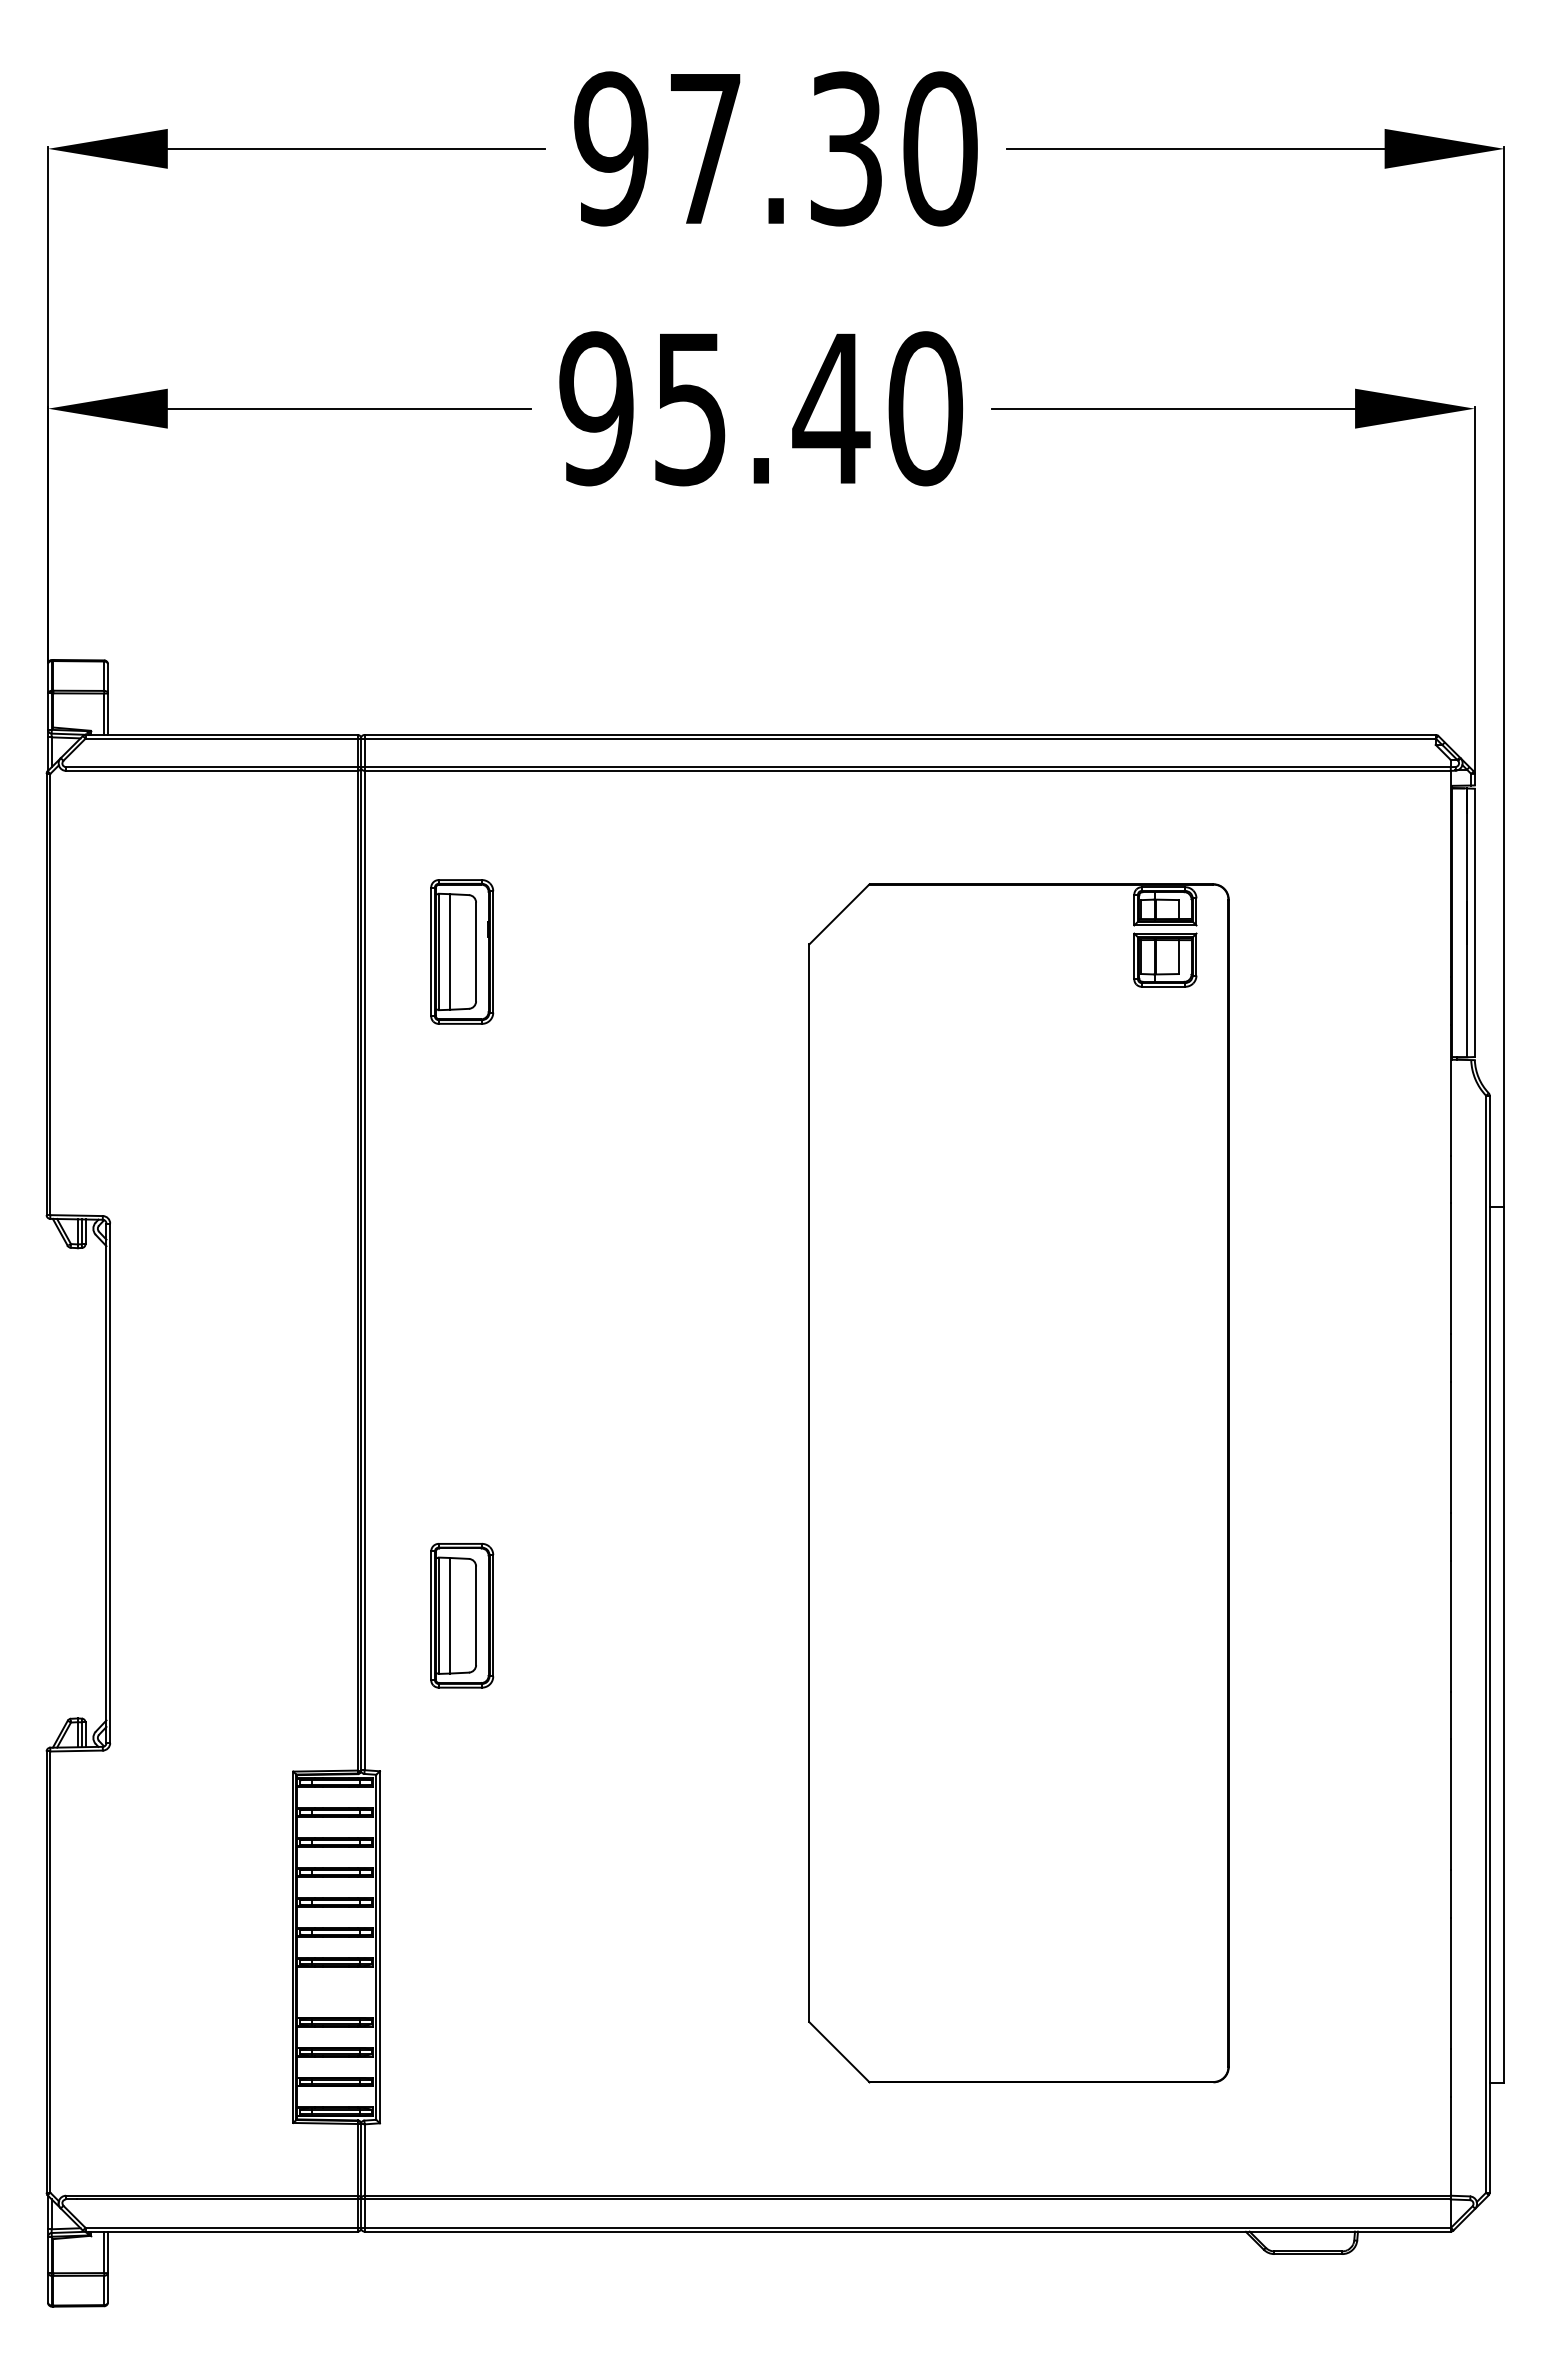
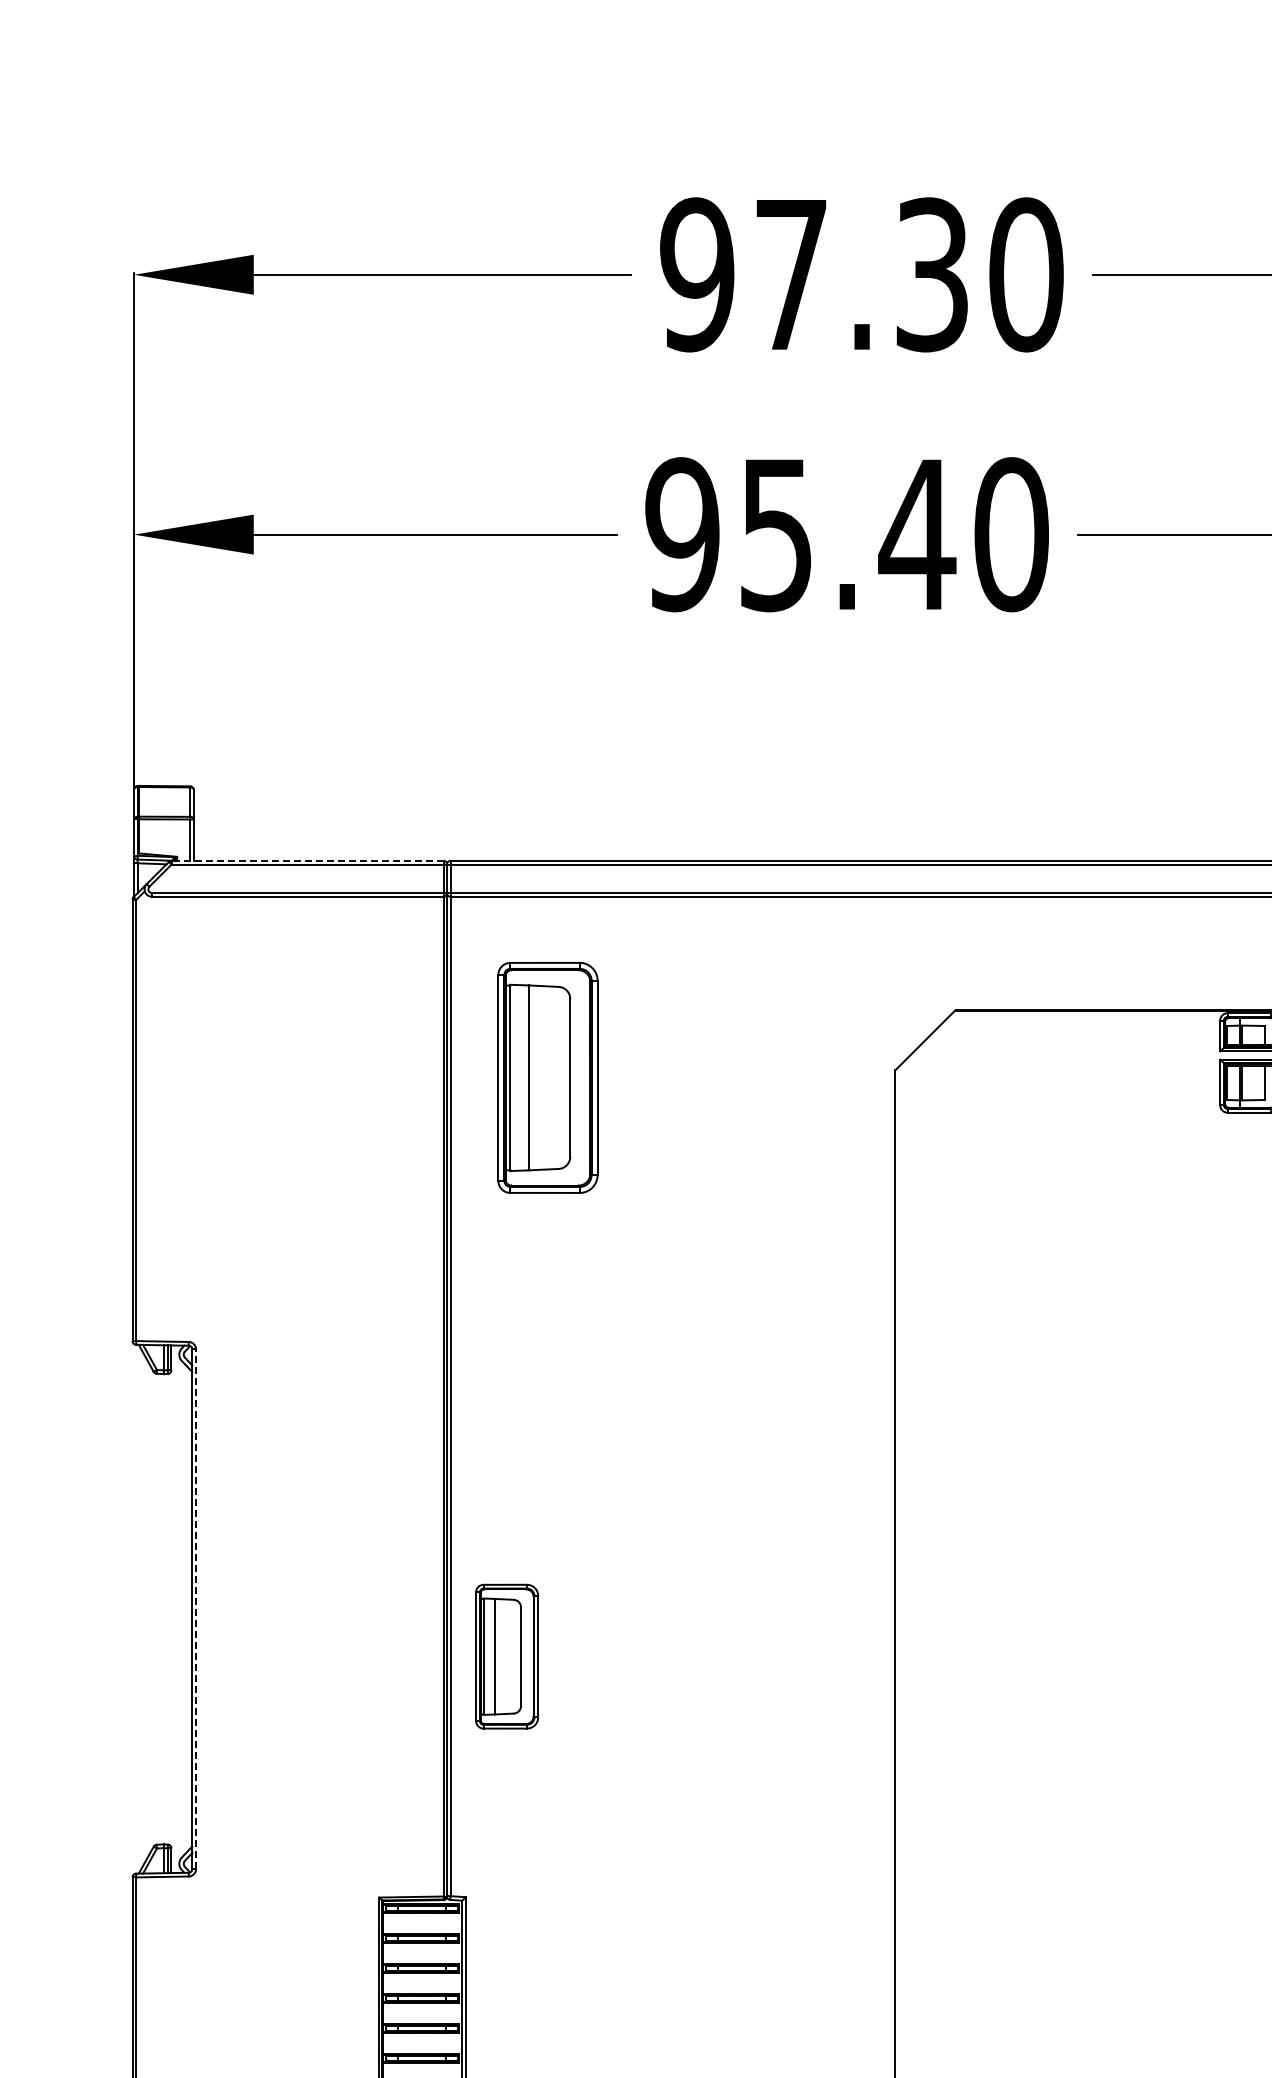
line: (221, 734) -> (307, 860), solid -> dashed
part: (462, 951) -> (548, 1077), size x1.6
line: (110, 1483) -> (196, 1609), solid -> dashed
part: (462, 1615) -> (507, 1656), moved

